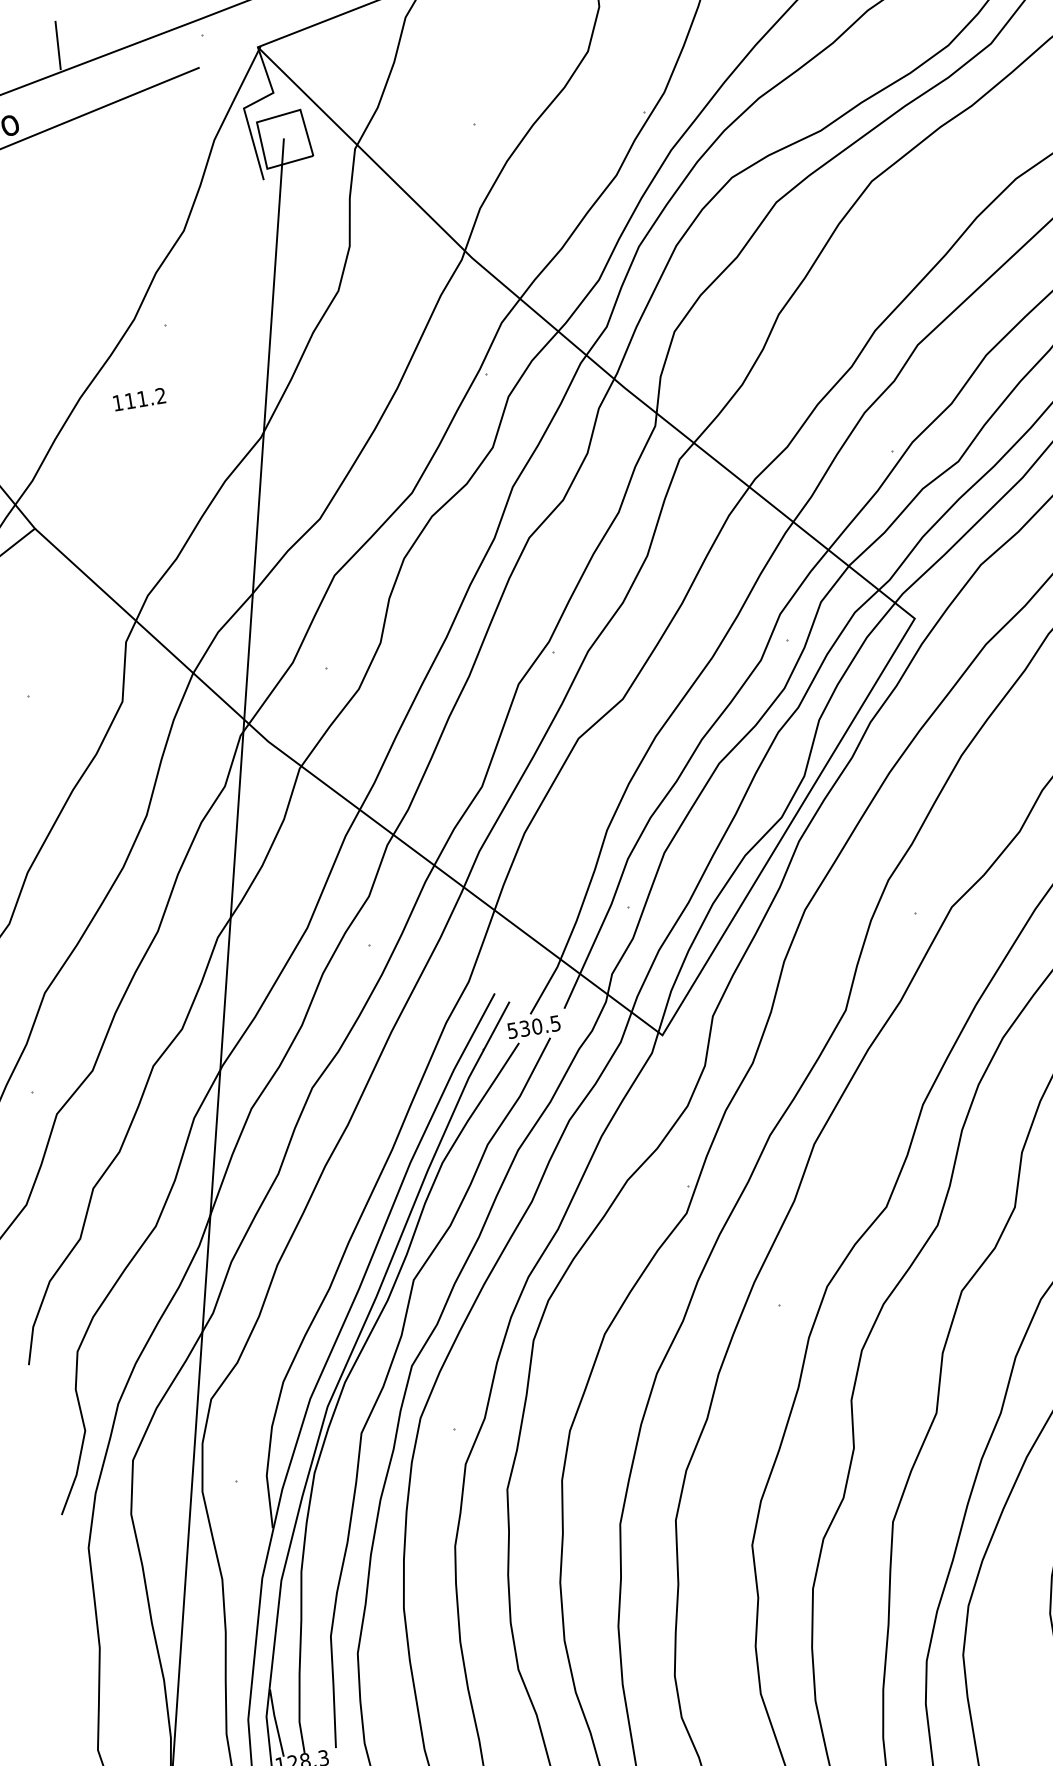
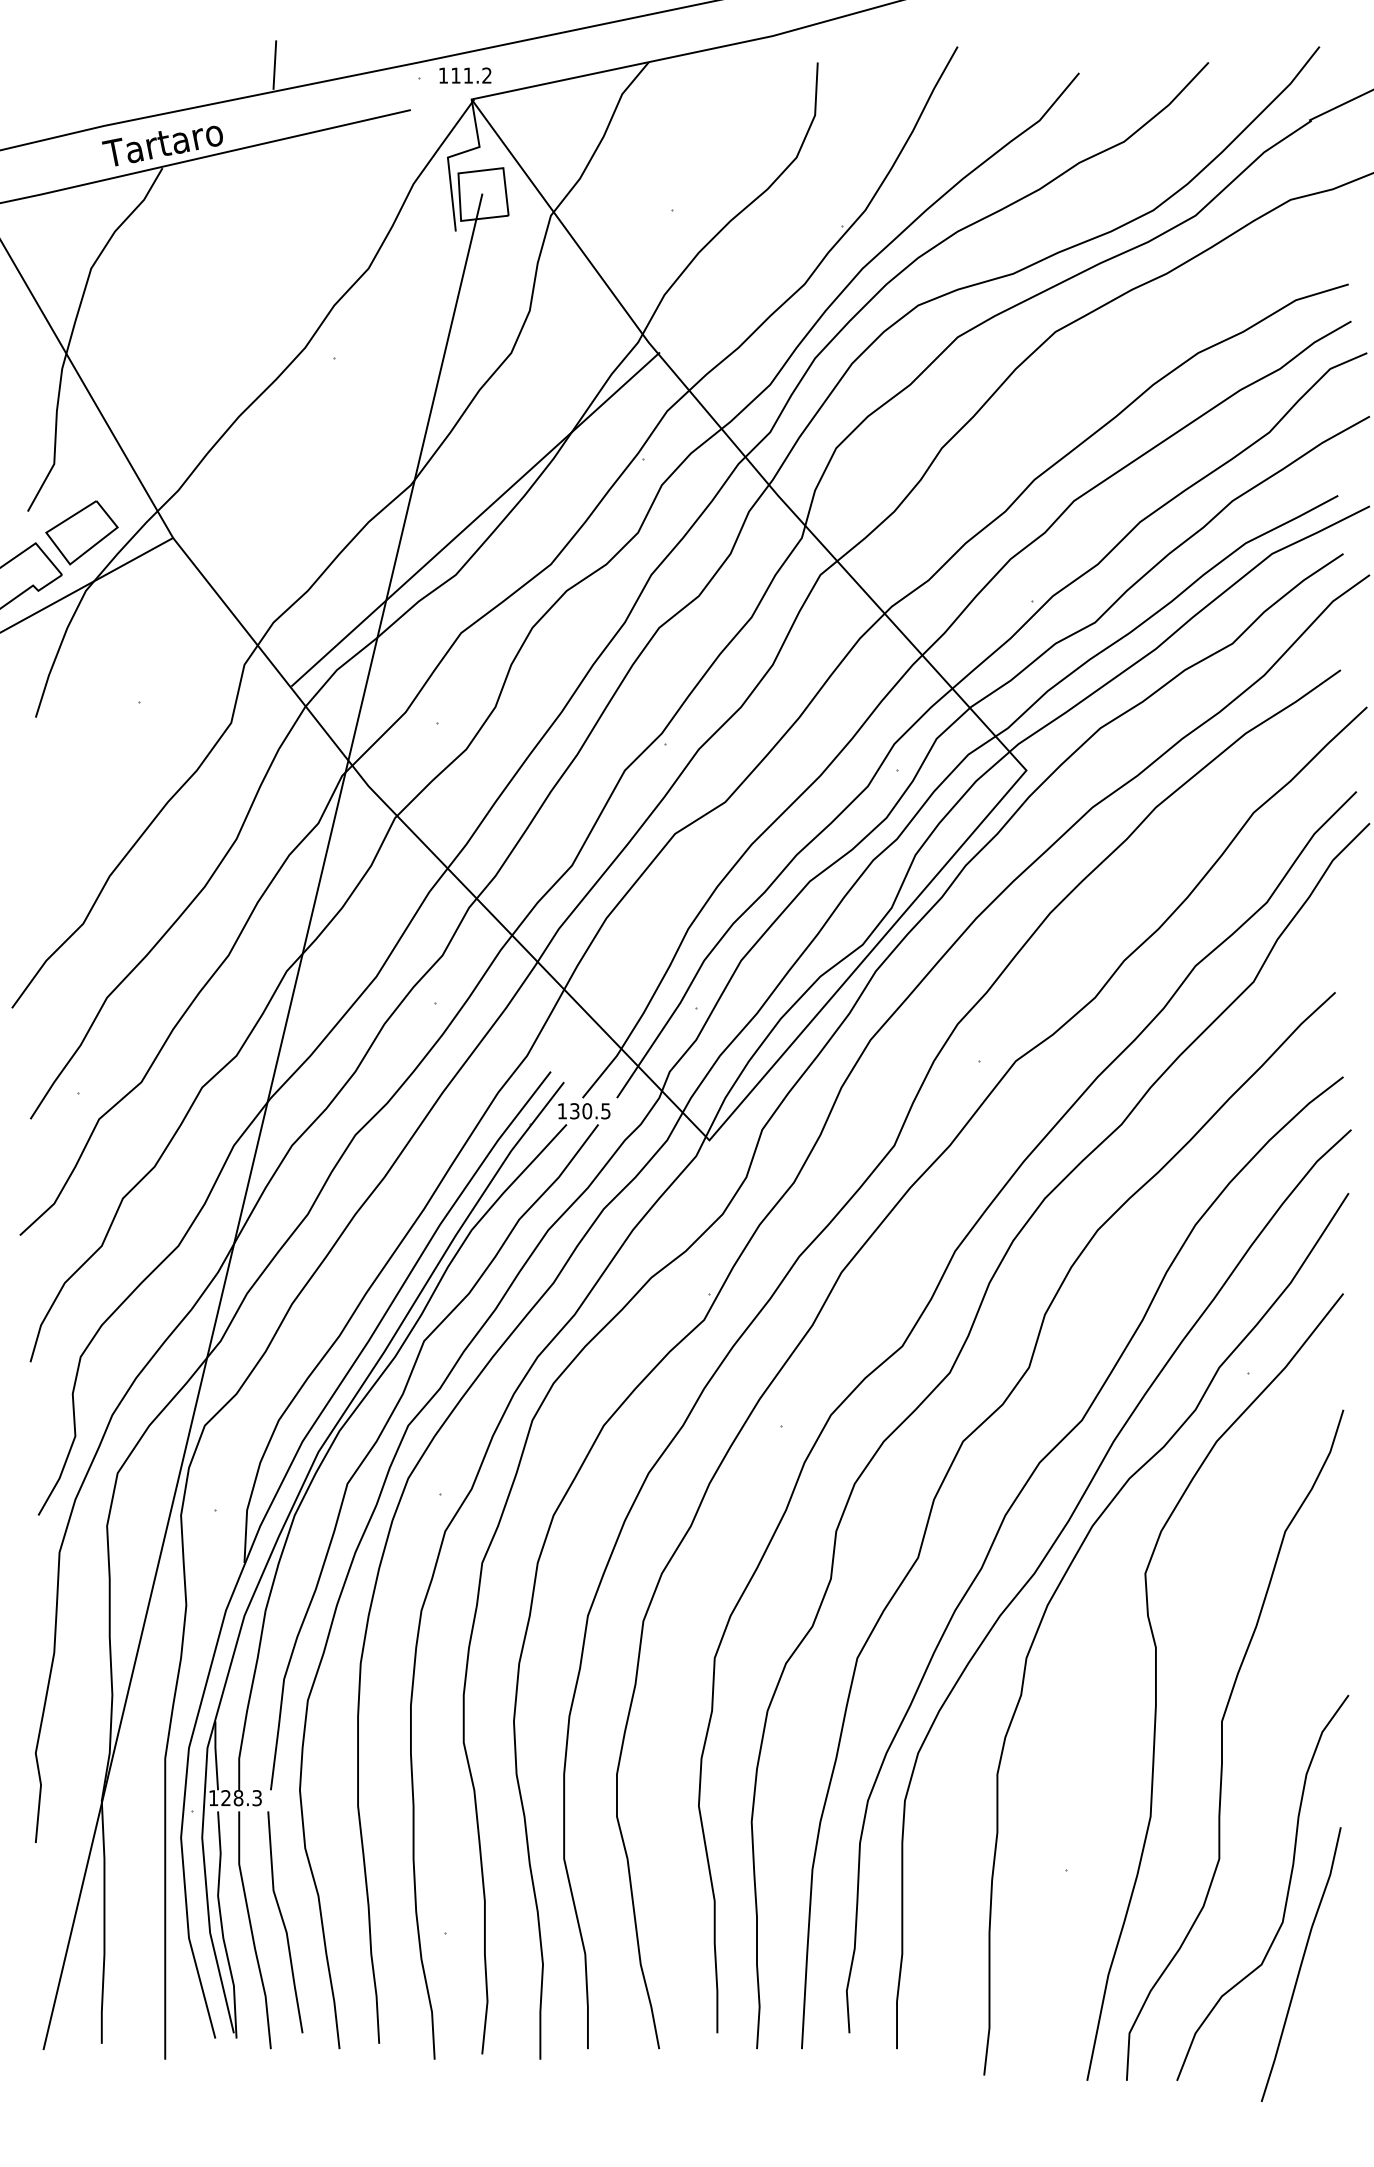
text: (139, 399) -> (465, 75), moved
line: (330, 461) -> (475, 519), added
text: (511, 1031) -> (561, 1111), 530.5 -> 130.5

